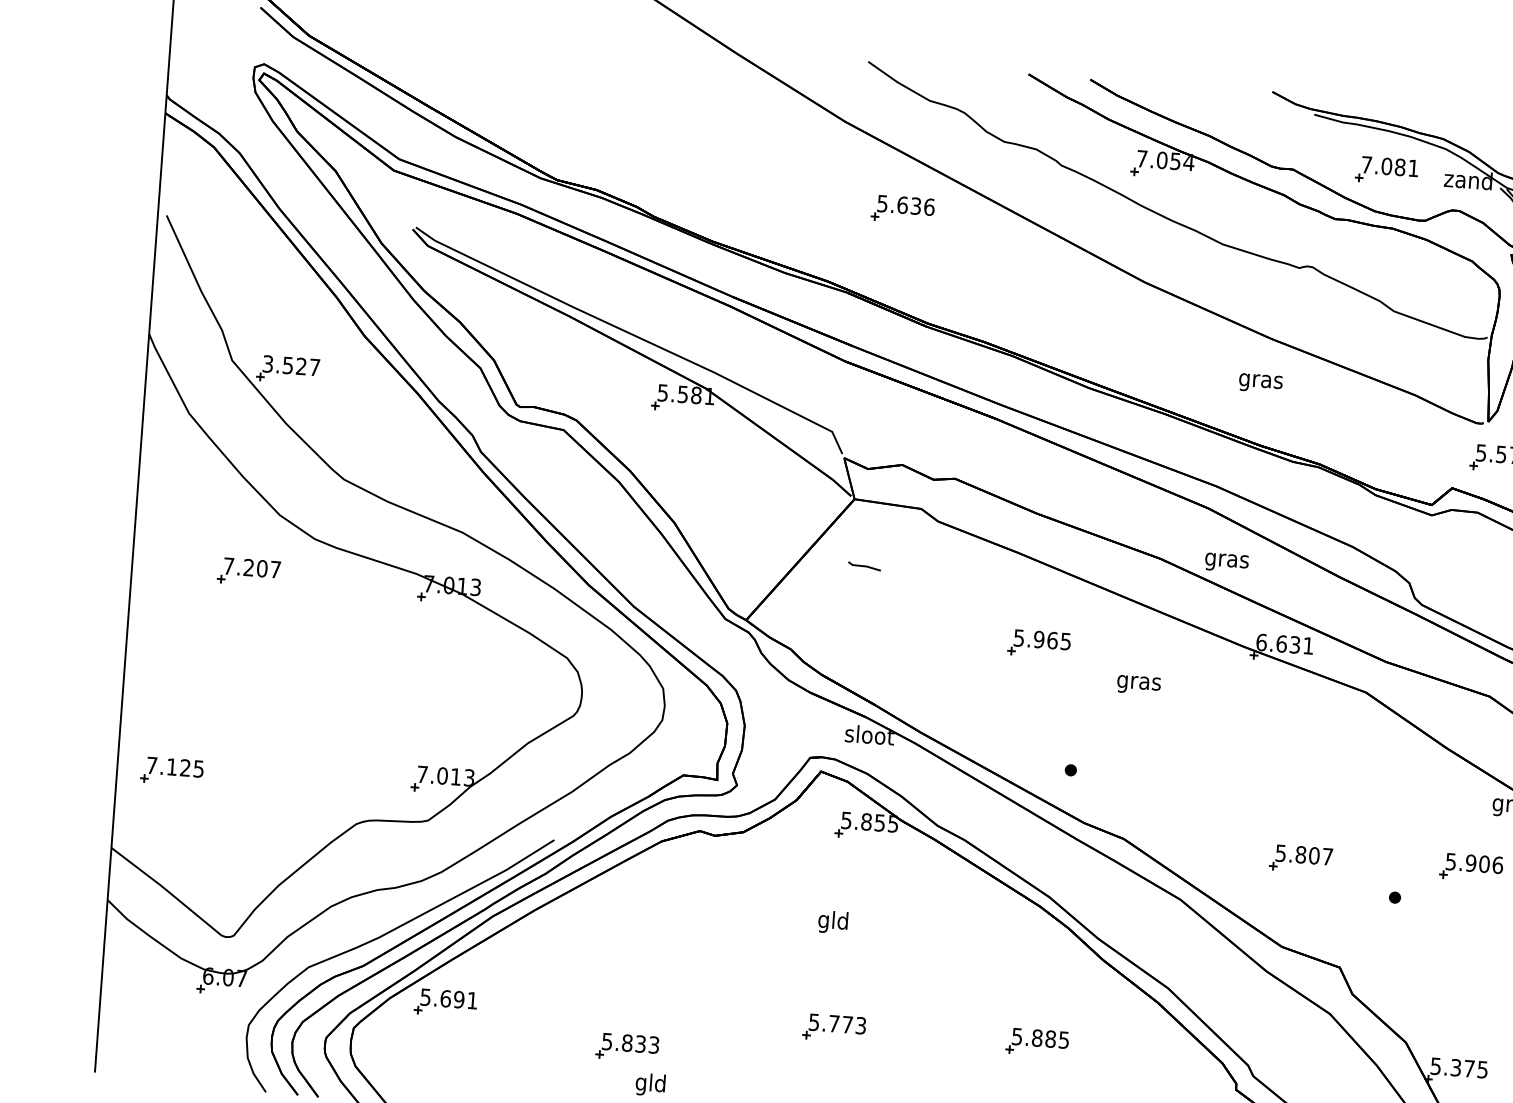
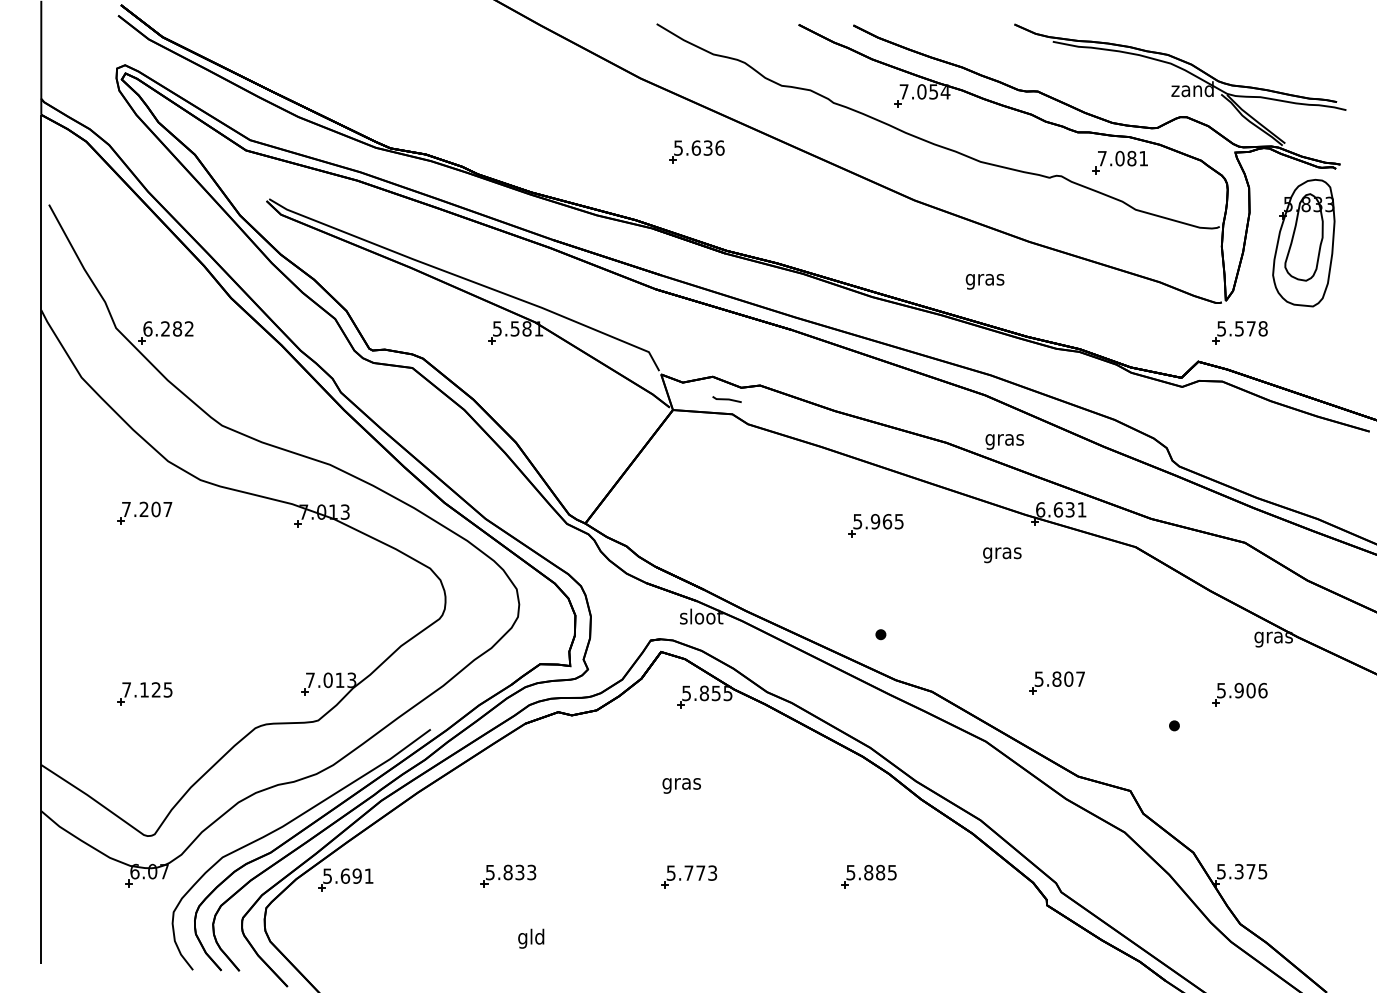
part: (1385, 170) -> (1119, 162), moved
text: (291, 365) -> (168, 328), 3.527 -> 6.282
text: (1260, 383) -> (984, 281), moved
line: (863, 566) -> (726, 399), moved
part: (1038, 643) -> (875, 525), moved
text: (1139, 685) -> (1002, 555), moved
part: (171, 771) -> (144, 693), moved
part: (1300, 858) -> (1056, 682), moved
text: (833, 921) -> (681, 783), gld -> gras
part: (627, 1046) -> (508, 875), moved

